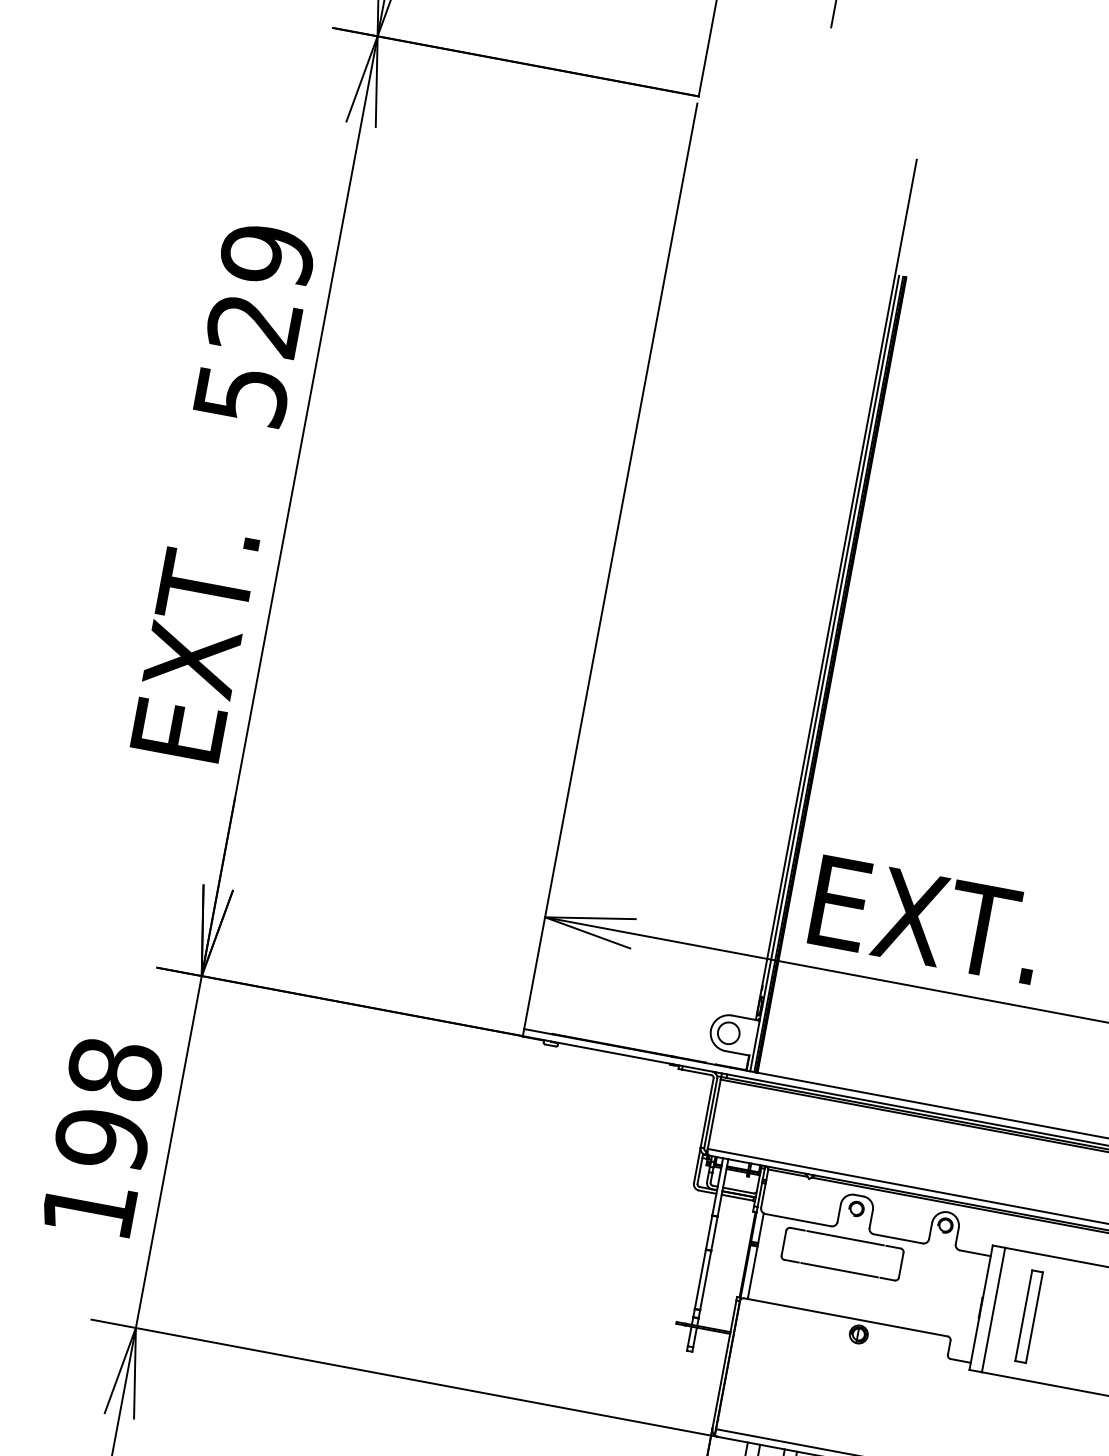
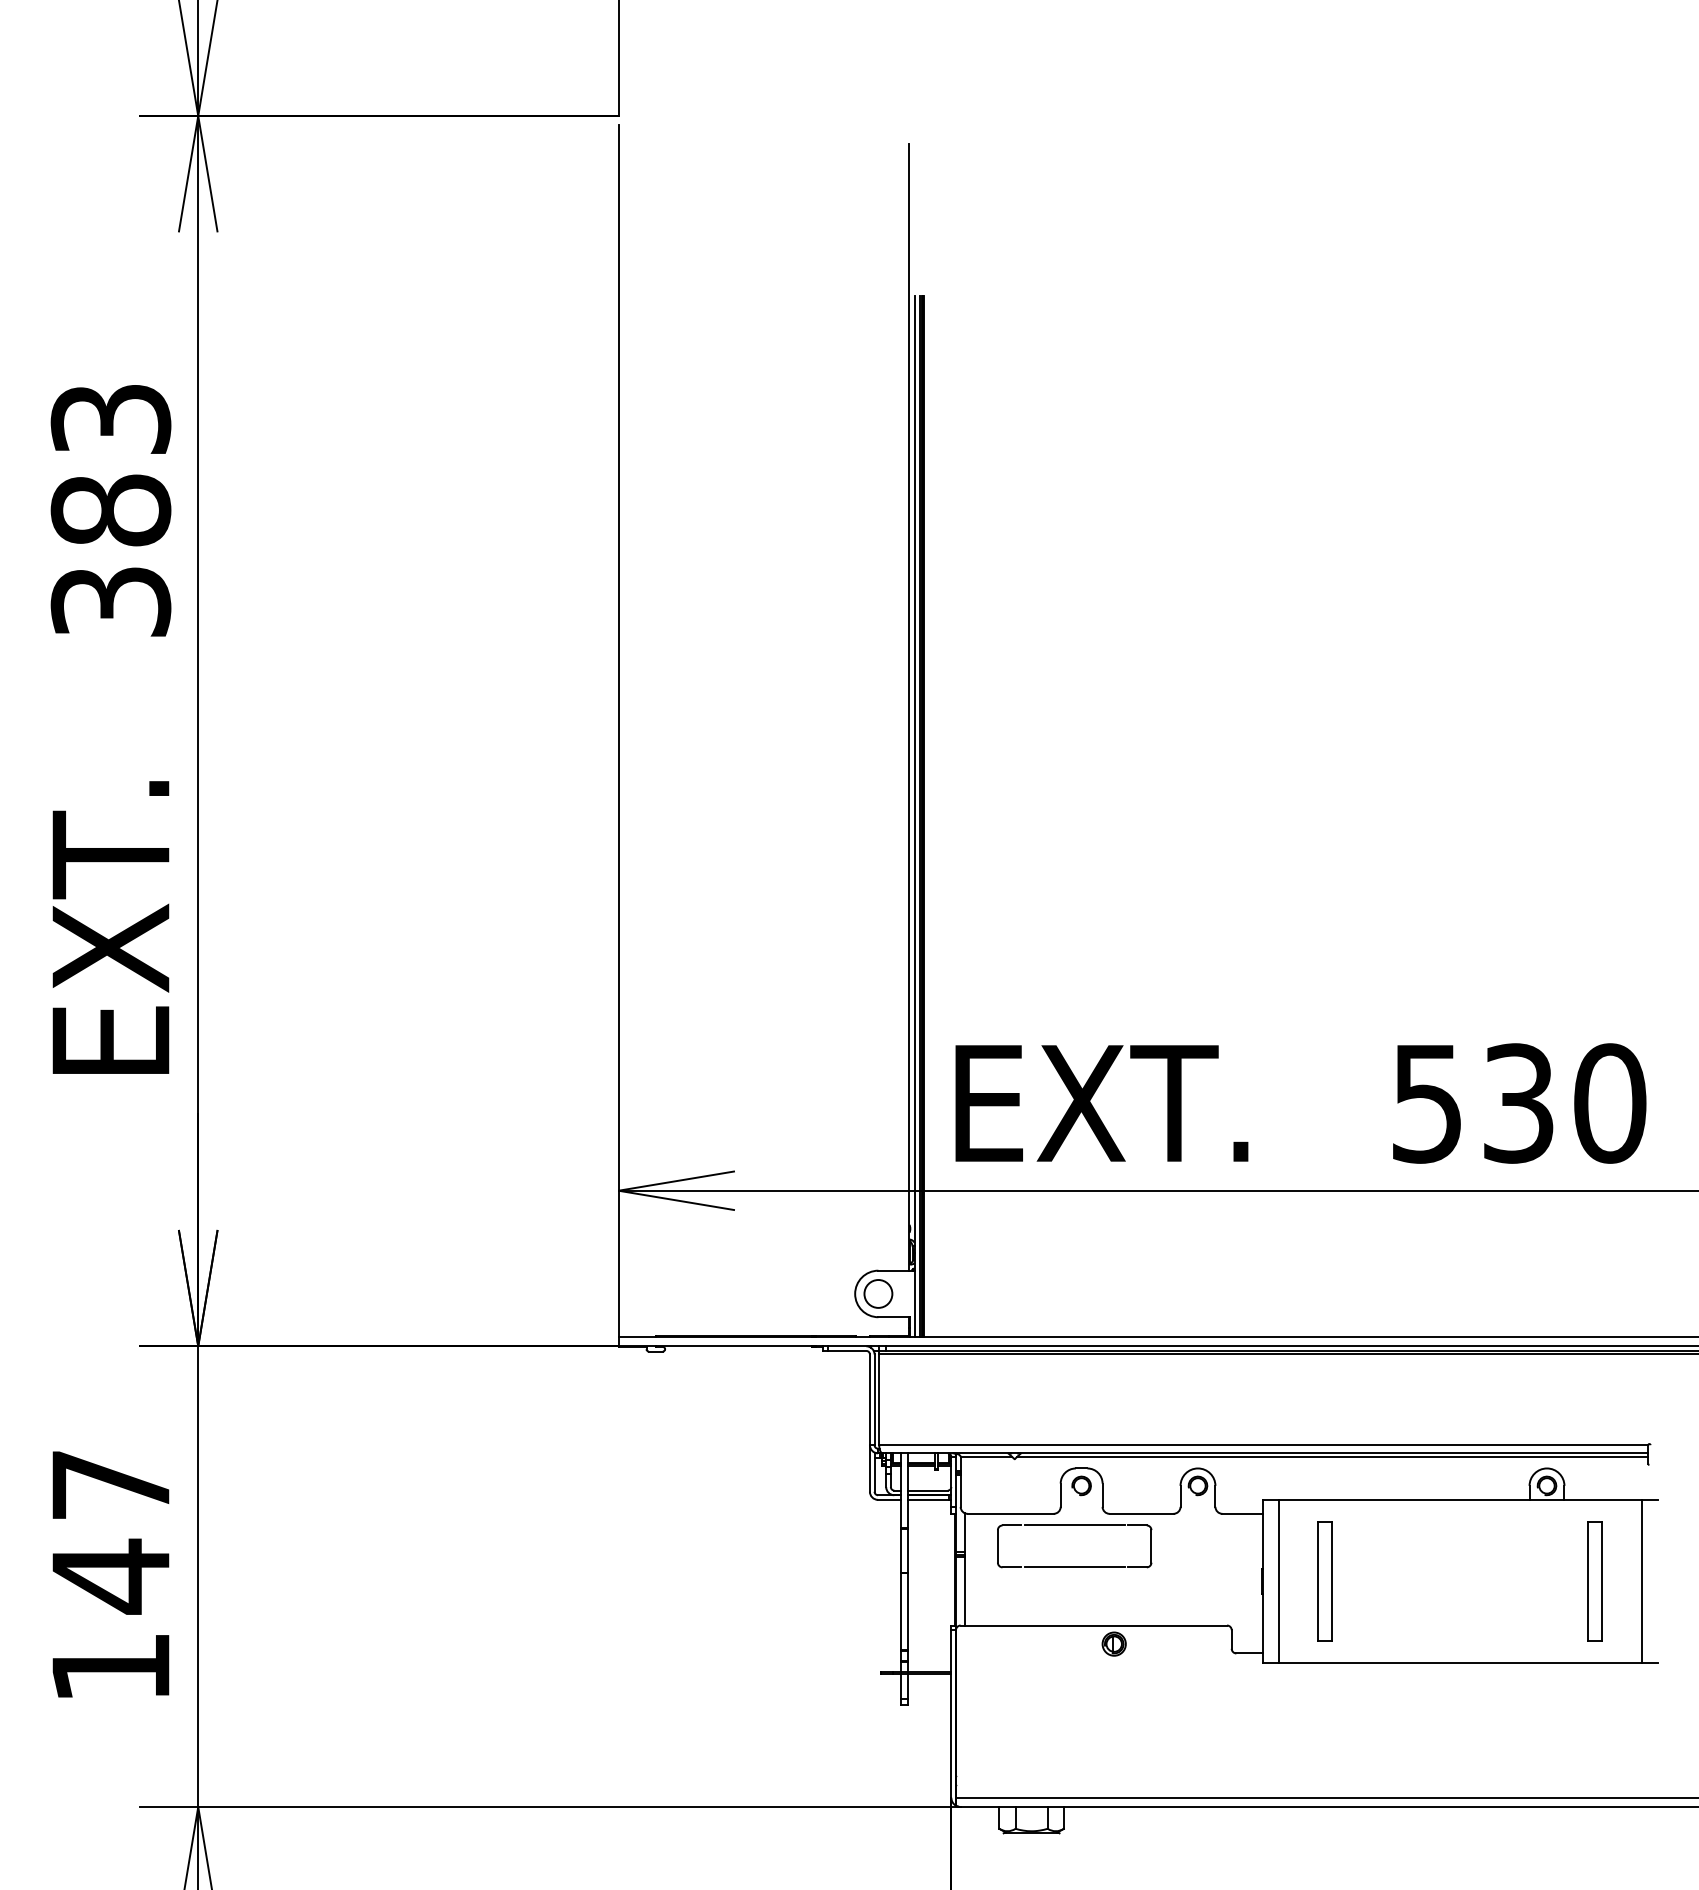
text: (254, 324) -> (110, 509), 529 -> 383
text: (108, 1104) -> (110, 1531), 198 -> 147

